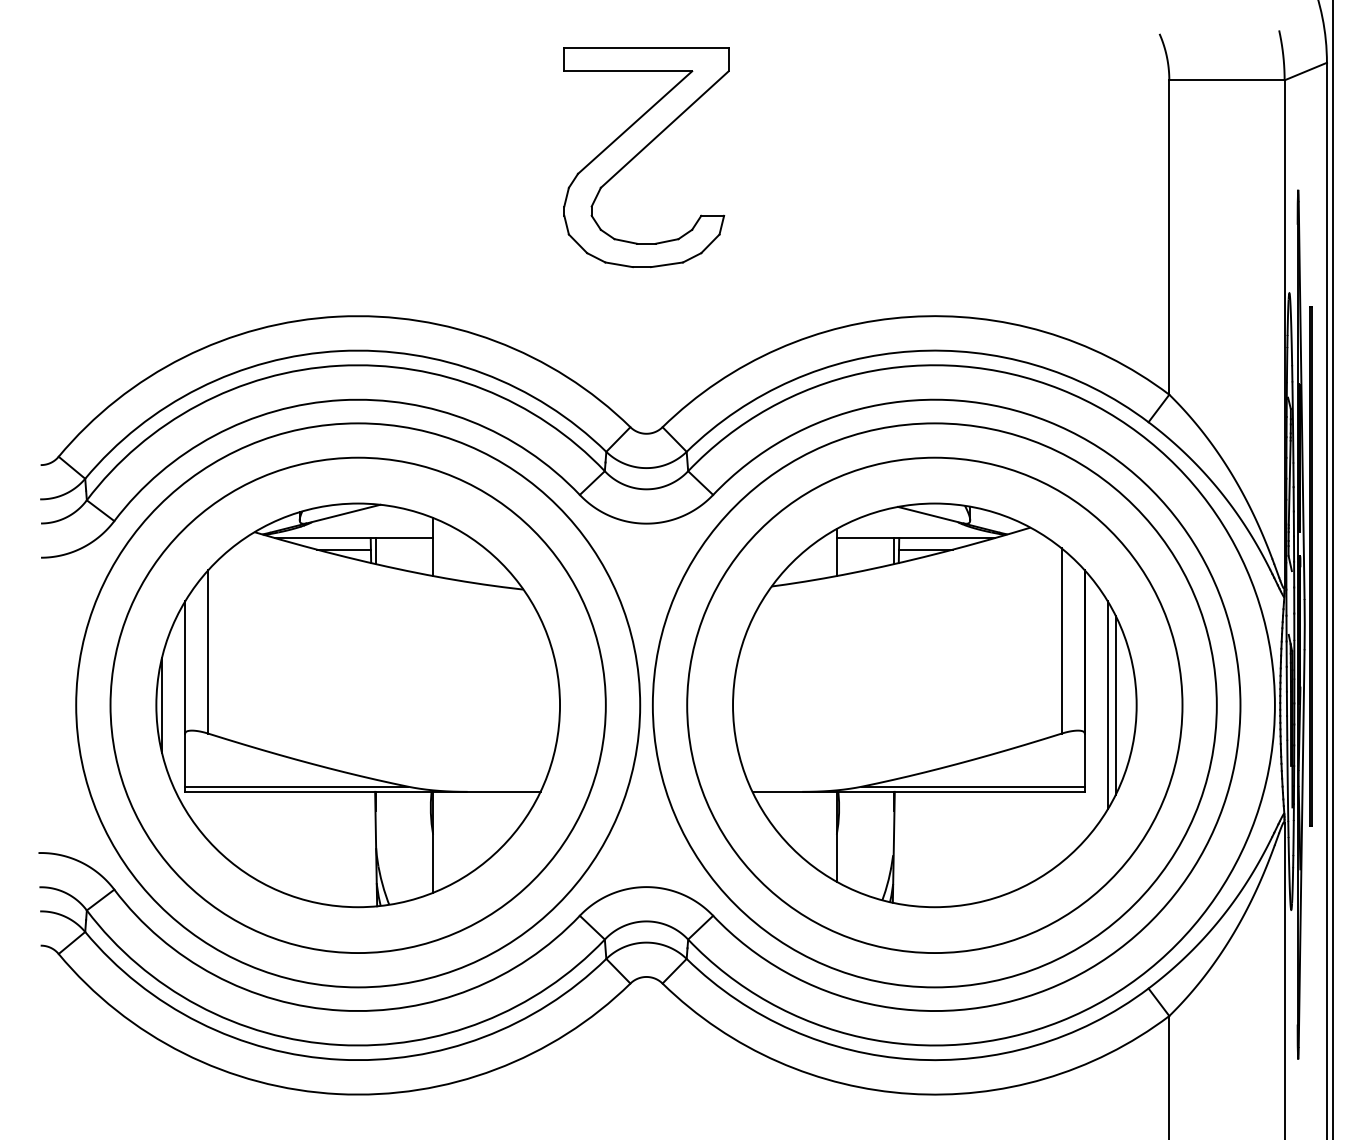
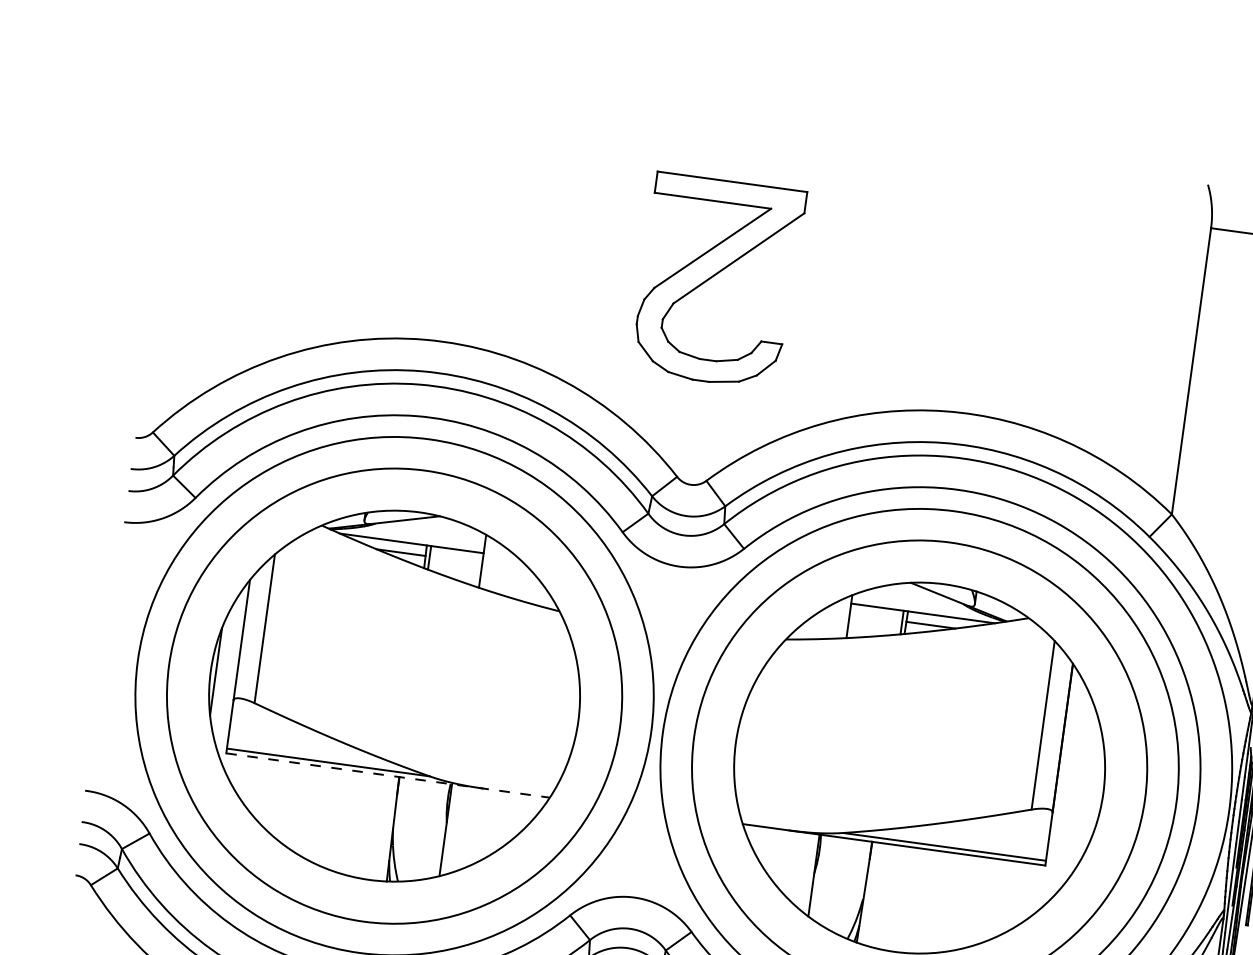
part: (641, 152) -> (714, 276), moved
line: (1107, 705) -> (1076, 789), removed
line: (1115, 705) -> (1084, 790), removed
line: (362, 791) -> (387, 775), solid -> dashed

